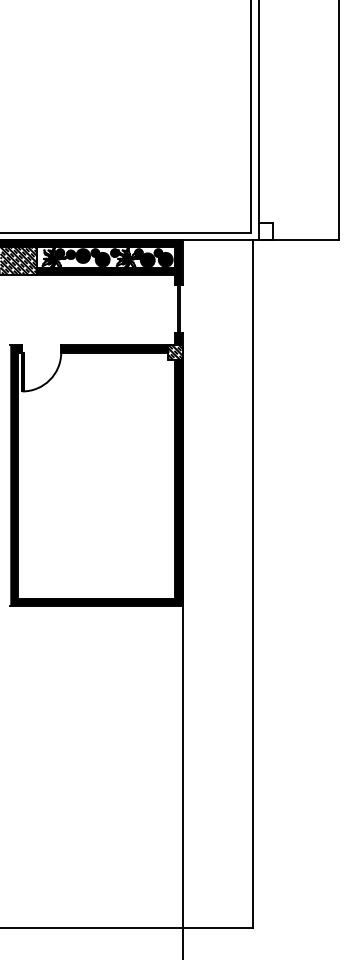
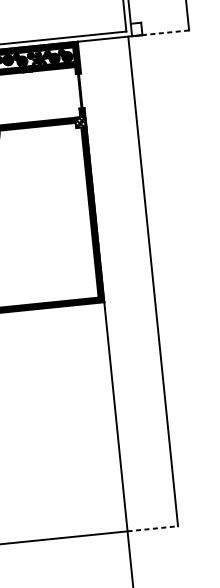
line: (305, 240) -> (165, 33), solid -> dashed
line: (218, 927) -> (153, 528), solid -> dashed

